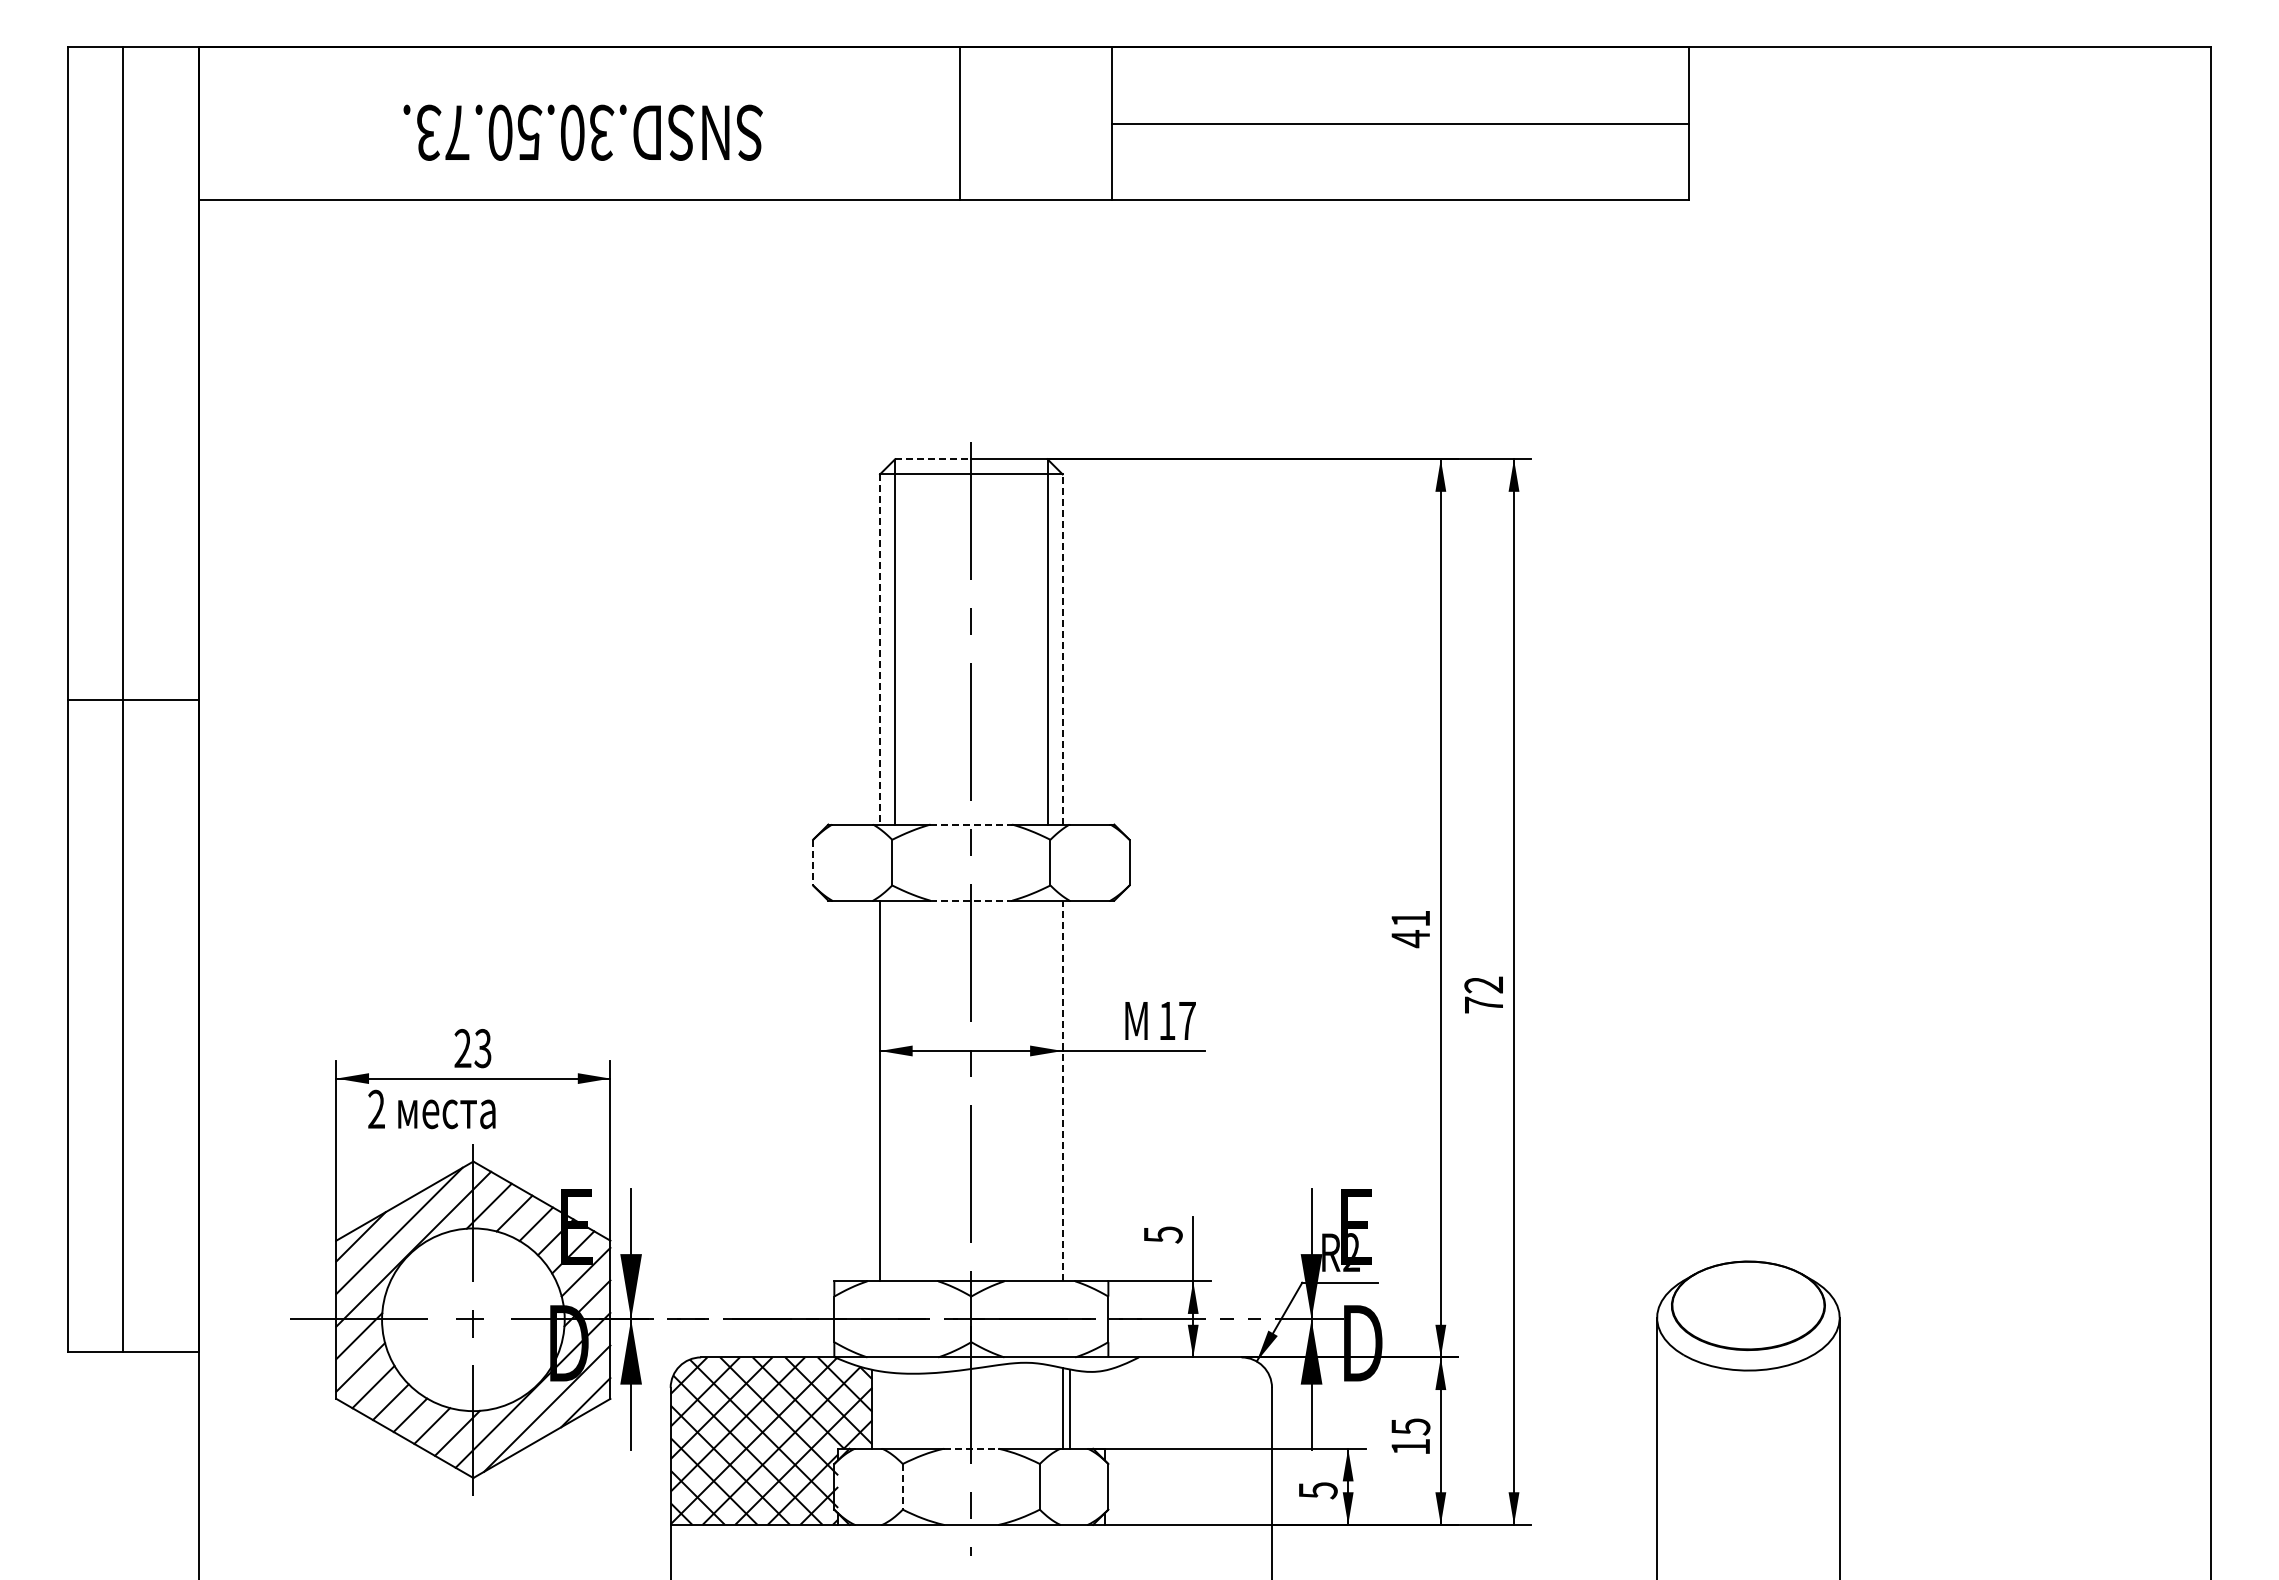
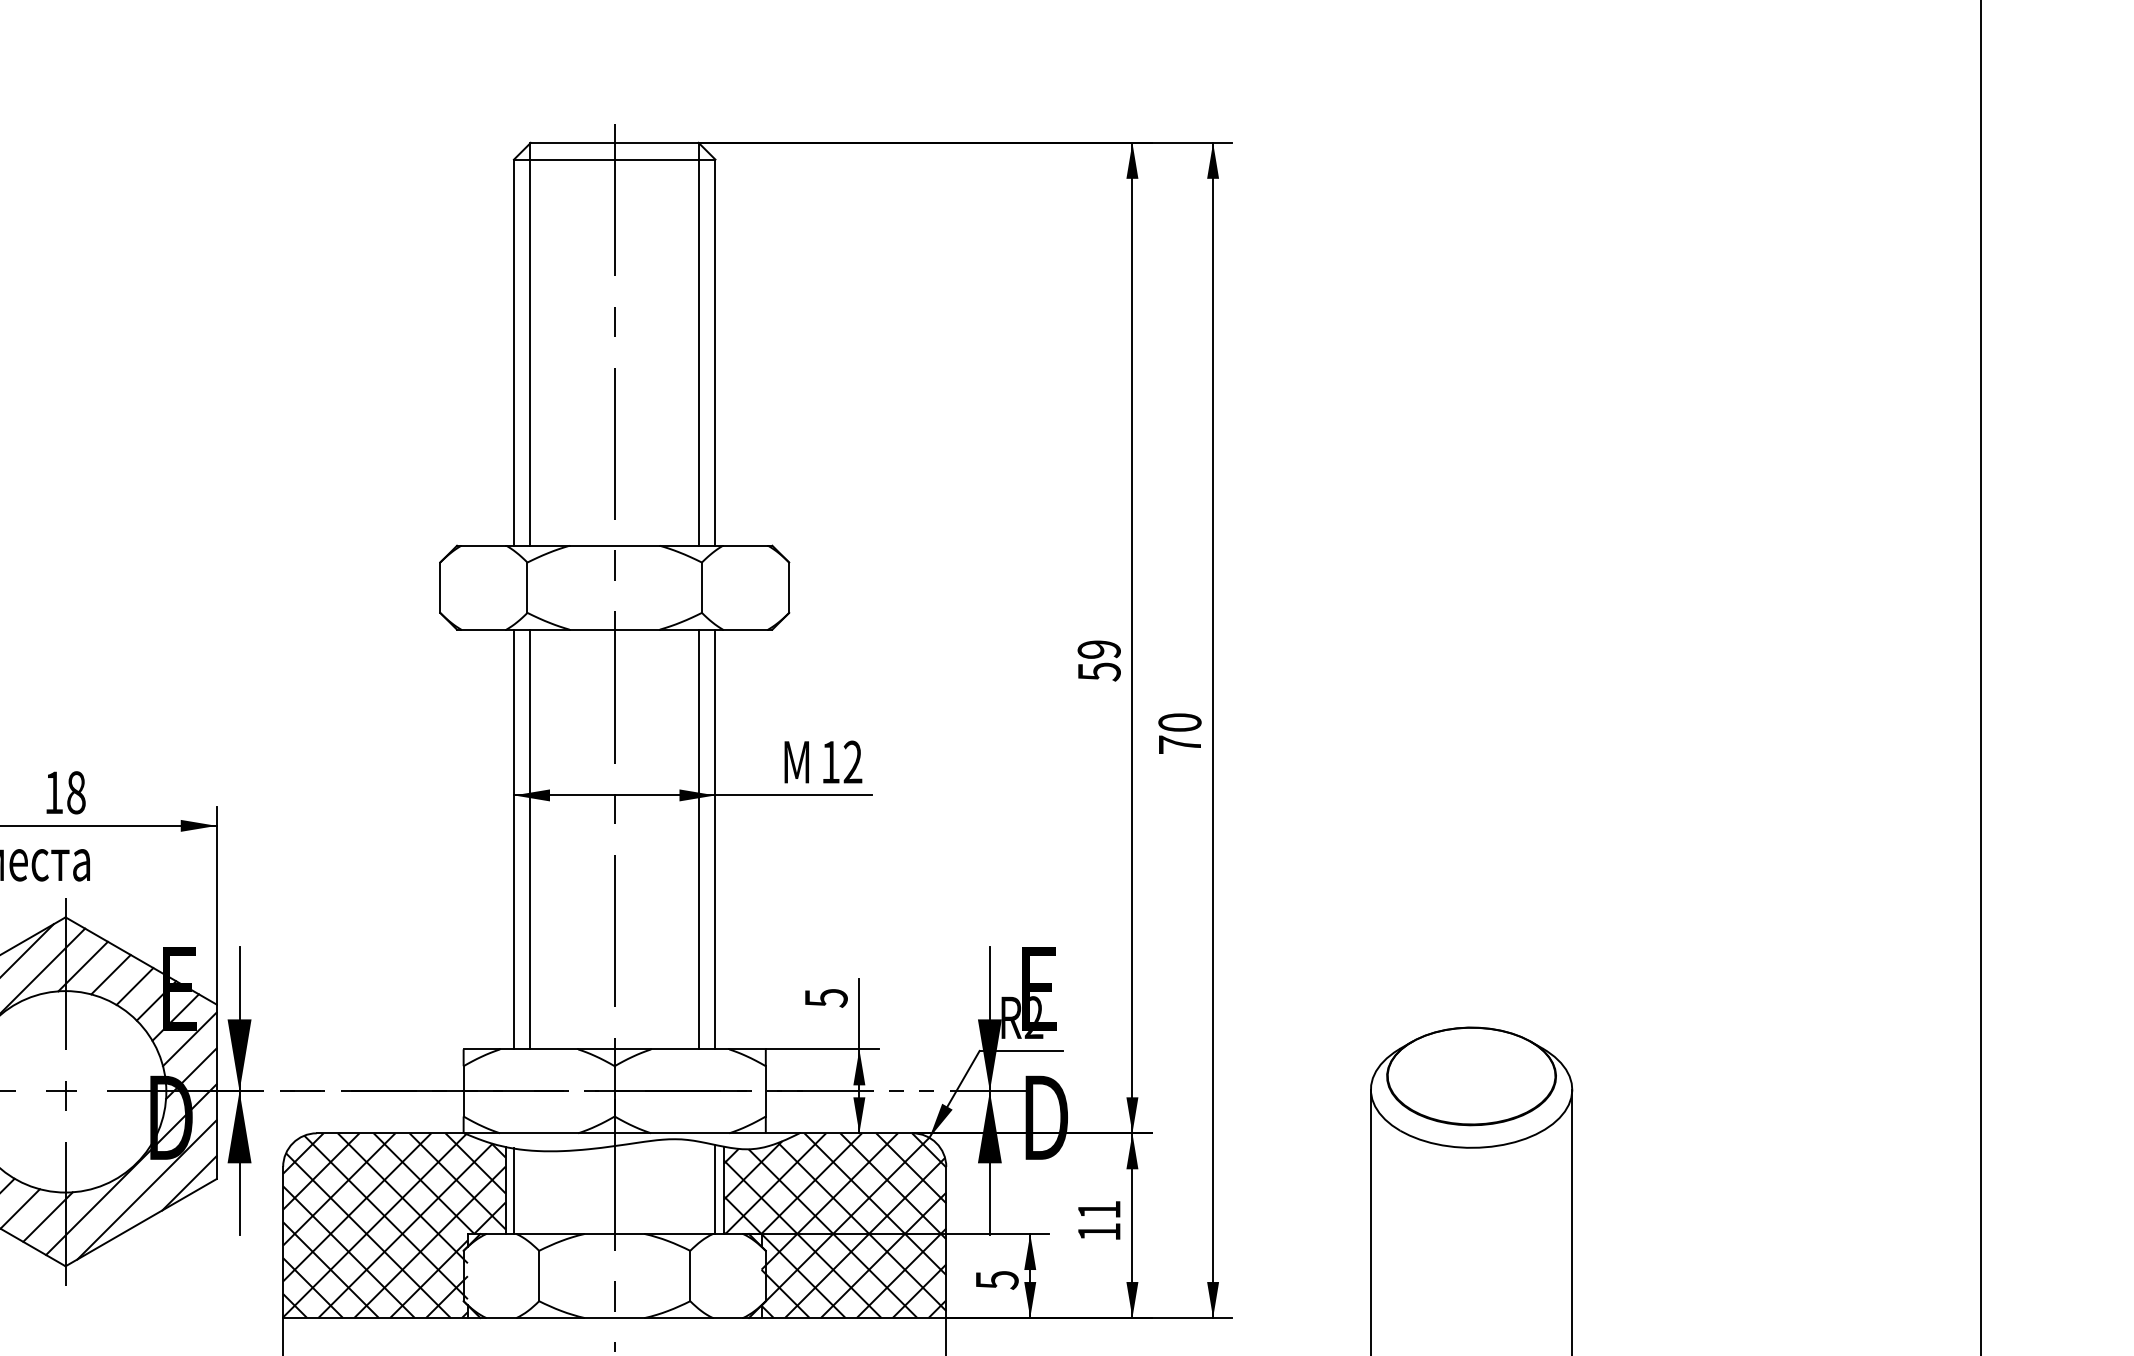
line: (933, 459) -> (572, 143), dashed -> solid
line: (1062, 649) -> (715, 352), dashed -> solid
line: (880, 650) -> (514, 353), dashed -> solid
line: (971, 824) -> (614, 545), dashed -> solid
line: (813, 862) -> (440, 587), dashed -> solid
line: (971, 900) -> (614, 629), dashed -> solid
text: (1410, 929) -> (1098, 661), 41 -> 59
text: (1483, 984) -> (1179, 722), 72 -> 70
text: (1187, 1020) -> (853, 761), 17 -> 12
text: (472, 1048) -> (64, 792), 23 -> 18
line: (894, 1090) -> (529, 838), added
line: (1048, 1090) -> (699, 838), added
line: (1062, 1090) -> (715, 838), dashed -> solid
line: (880, 1409) -> (514, 1190), added
text: (1410, 1426) -> (1098, 1209), 15 -> 11
hatch: (1171, 1440) -> (835, 1224), added
line: (971, 1448) -> (614, 1233), dashed -> solid
line: (902, 1486) -> (538, 1275), dashed -> solid

